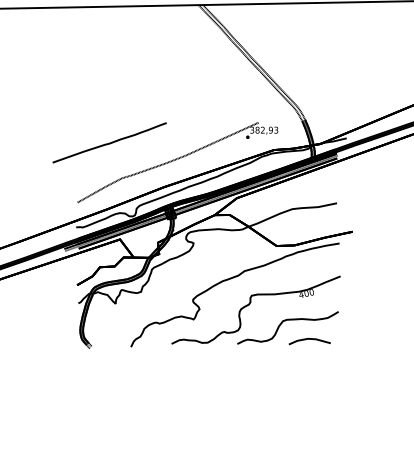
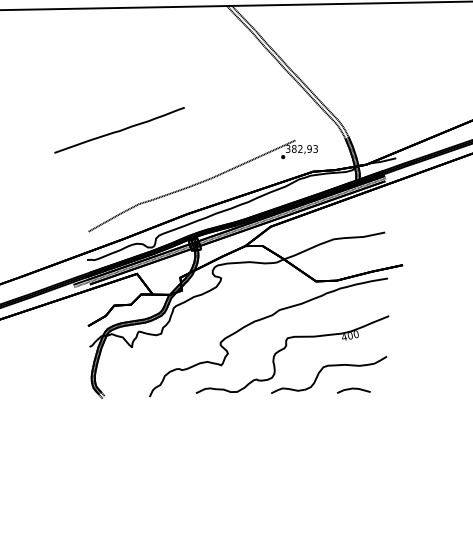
line: (109, 142) -> (119, 129), moved
part: (309, 341) -> (353, 390), size x0.7

